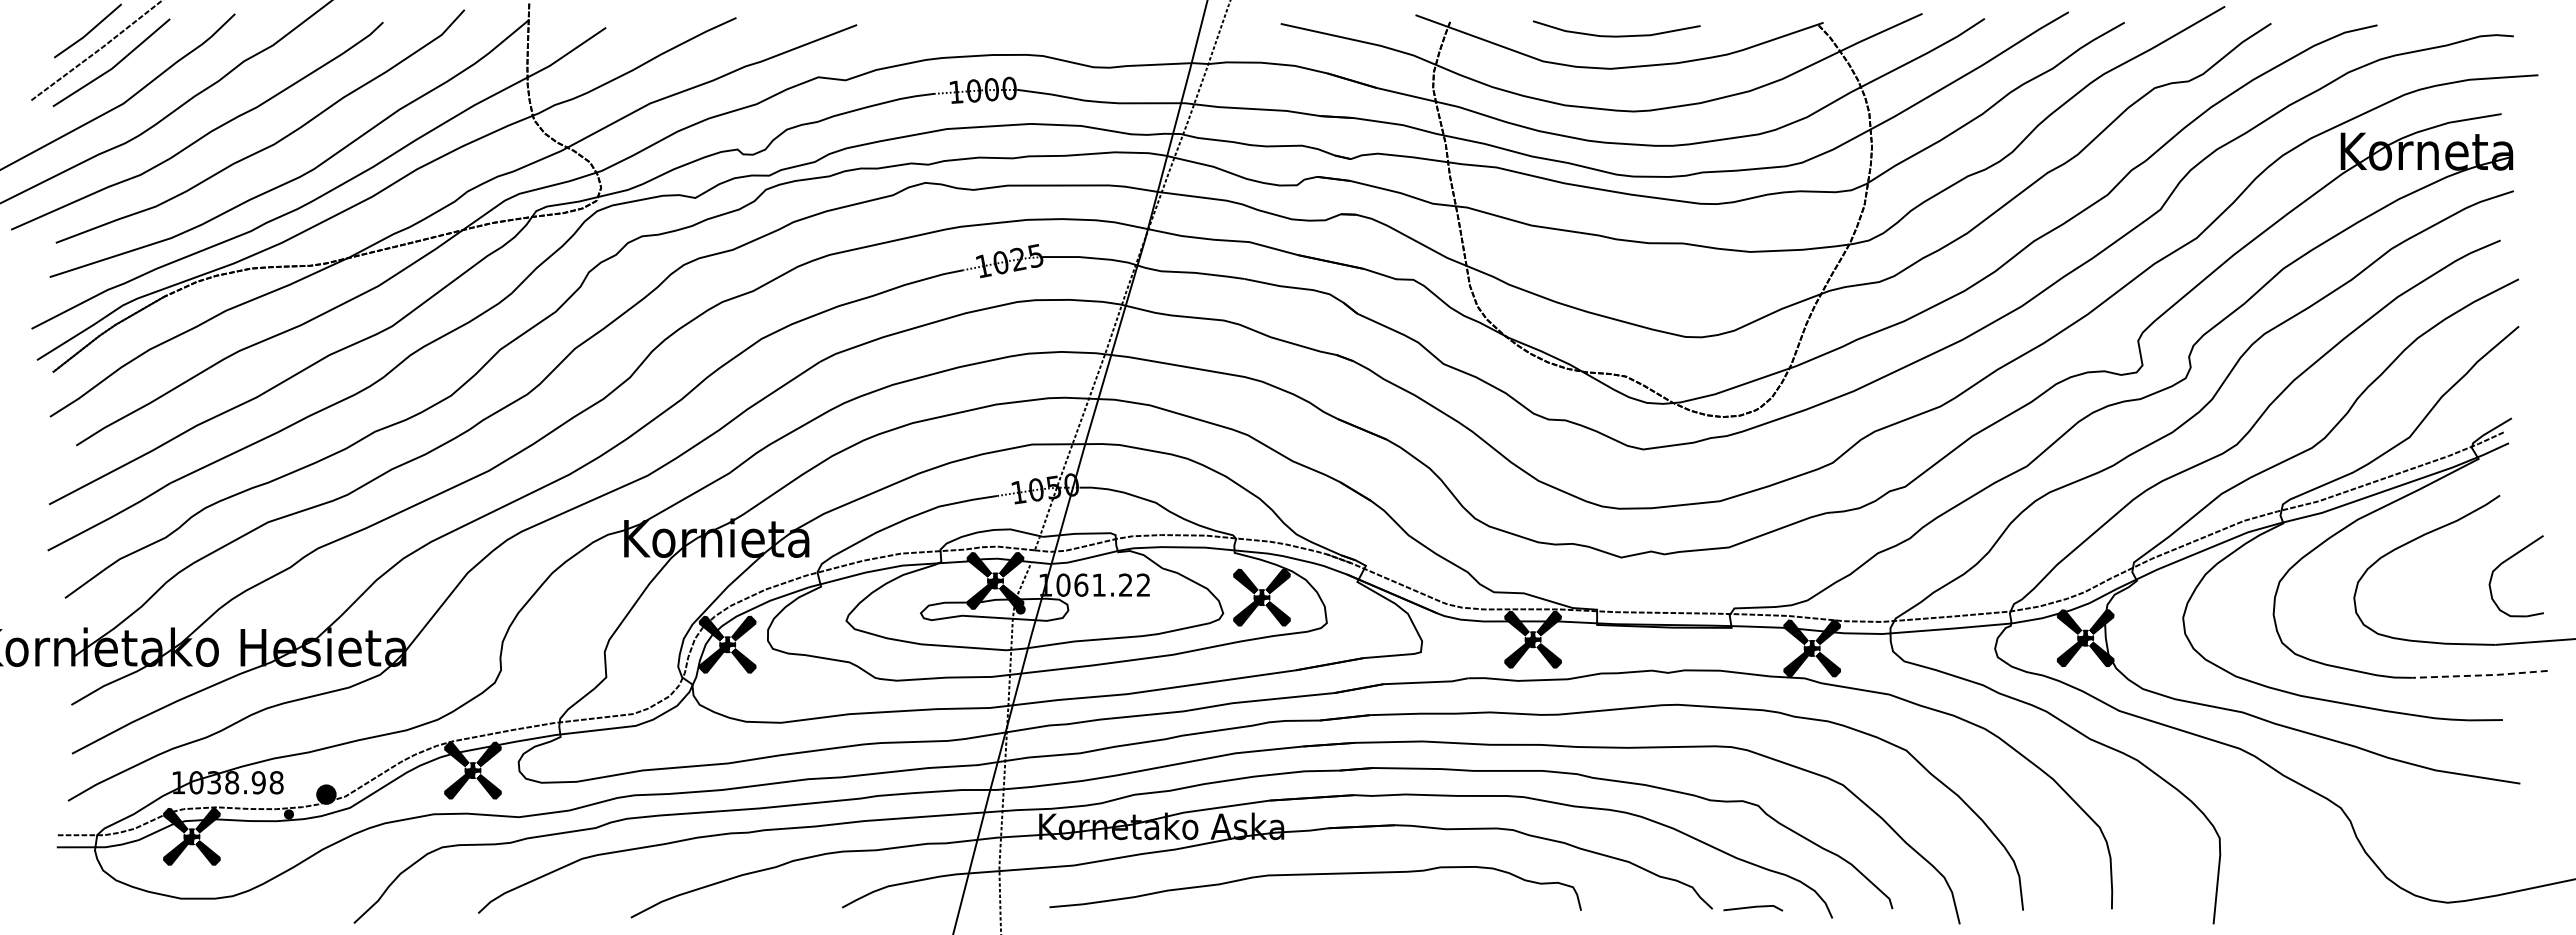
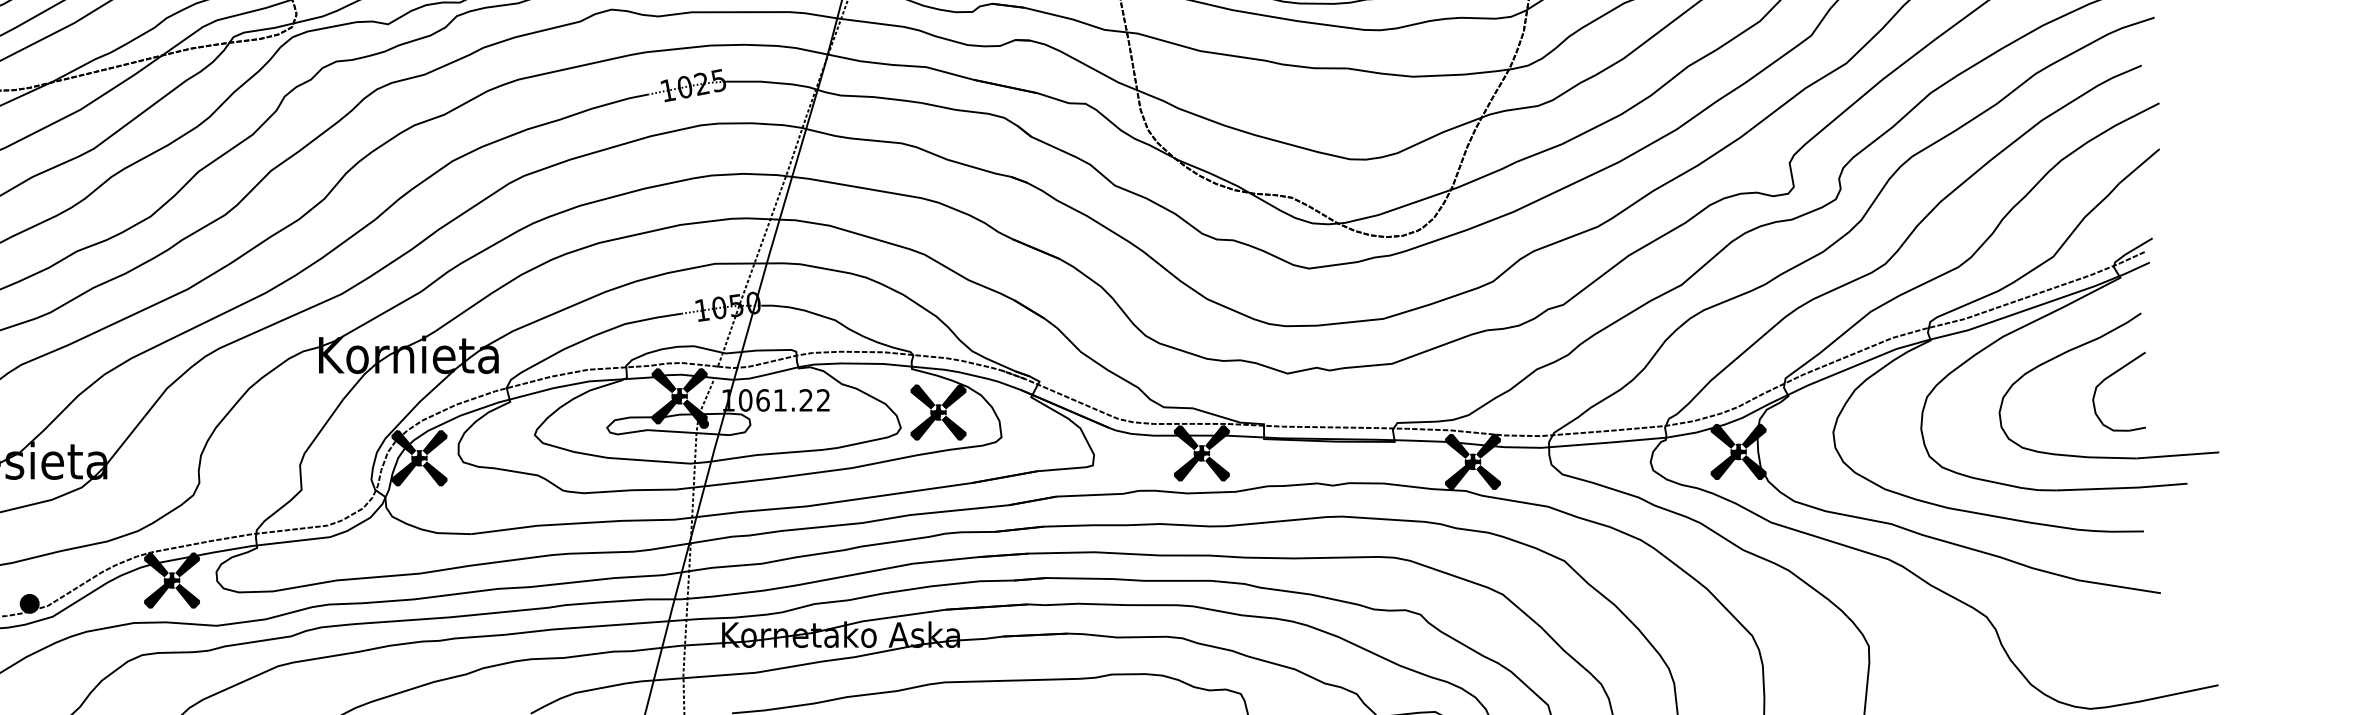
part: (2505, 562) -> (2108, 378), moved
line: (2480, 675) -> (2122, 488), dashed -> solid

